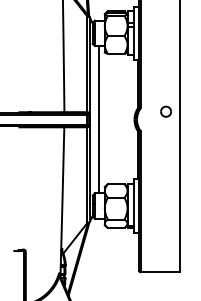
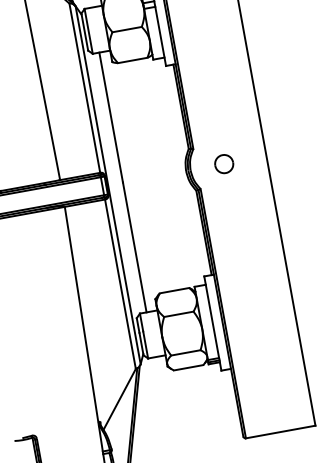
part: (165, 111) -> (223, 163), moved

